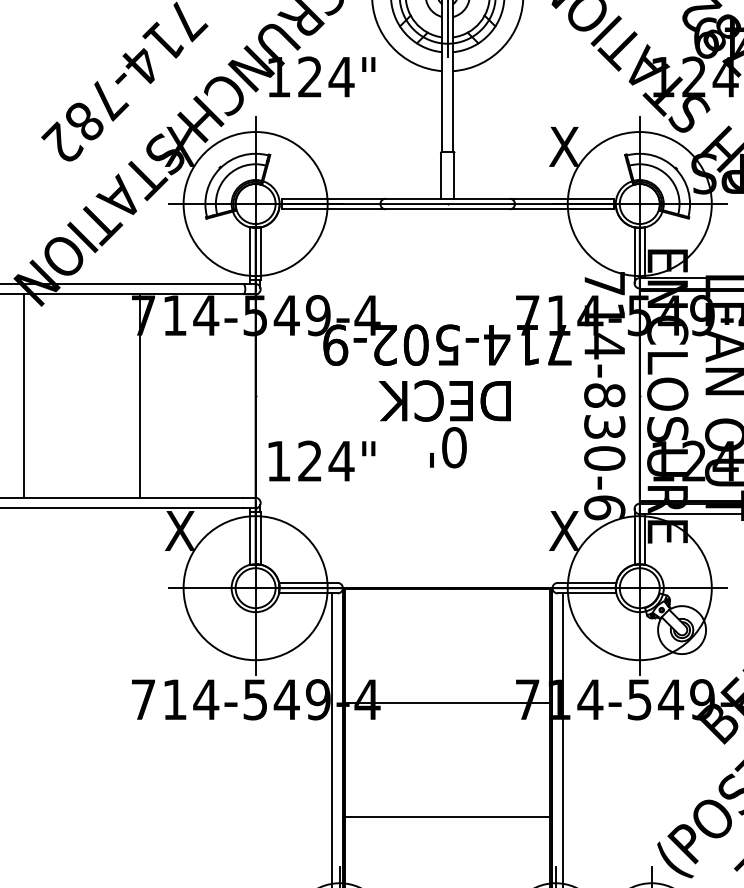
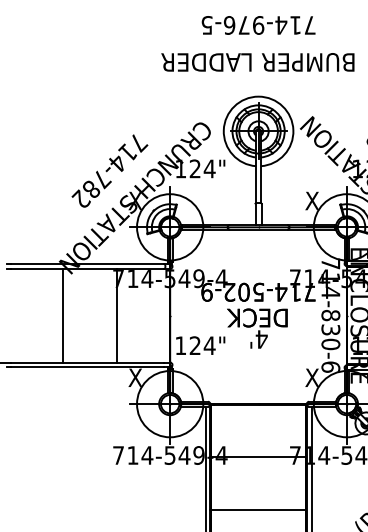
text: (454, 447) -> (261, 339), 0' -> 4'

